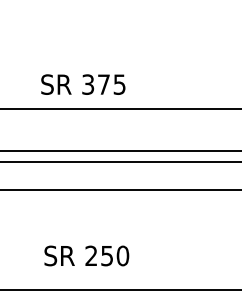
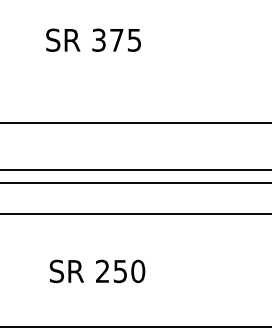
text: (83, 84) -> (93, 40), moved
text: (86, 255) -> (97, 270), moved

